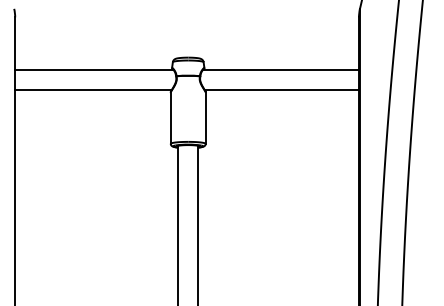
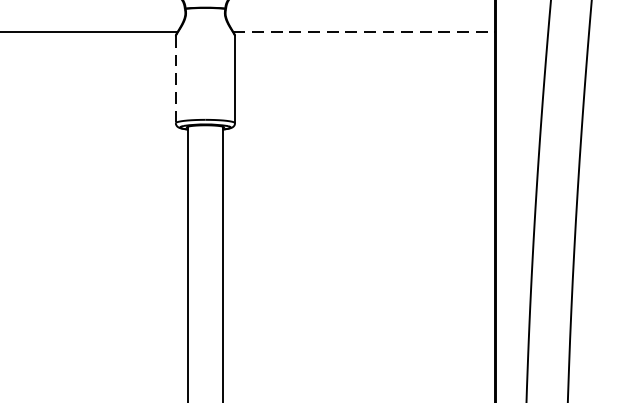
line: (282, 90) -> (365, 32), solid -> dashed
line: (170, 118) -> (175, 80), solid -> dashed

